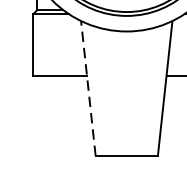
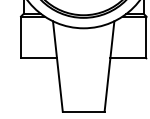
line: (87, 88) -> (57, 66), dashed -> solid

